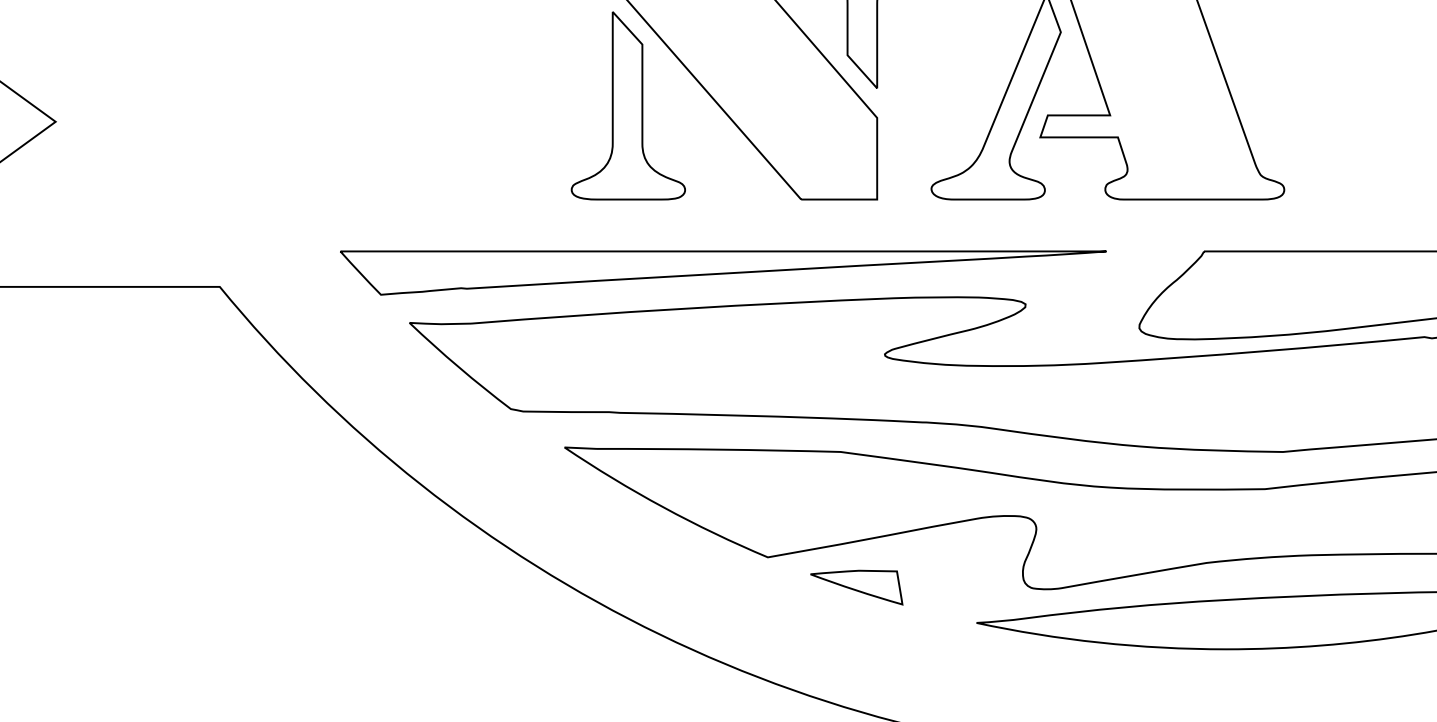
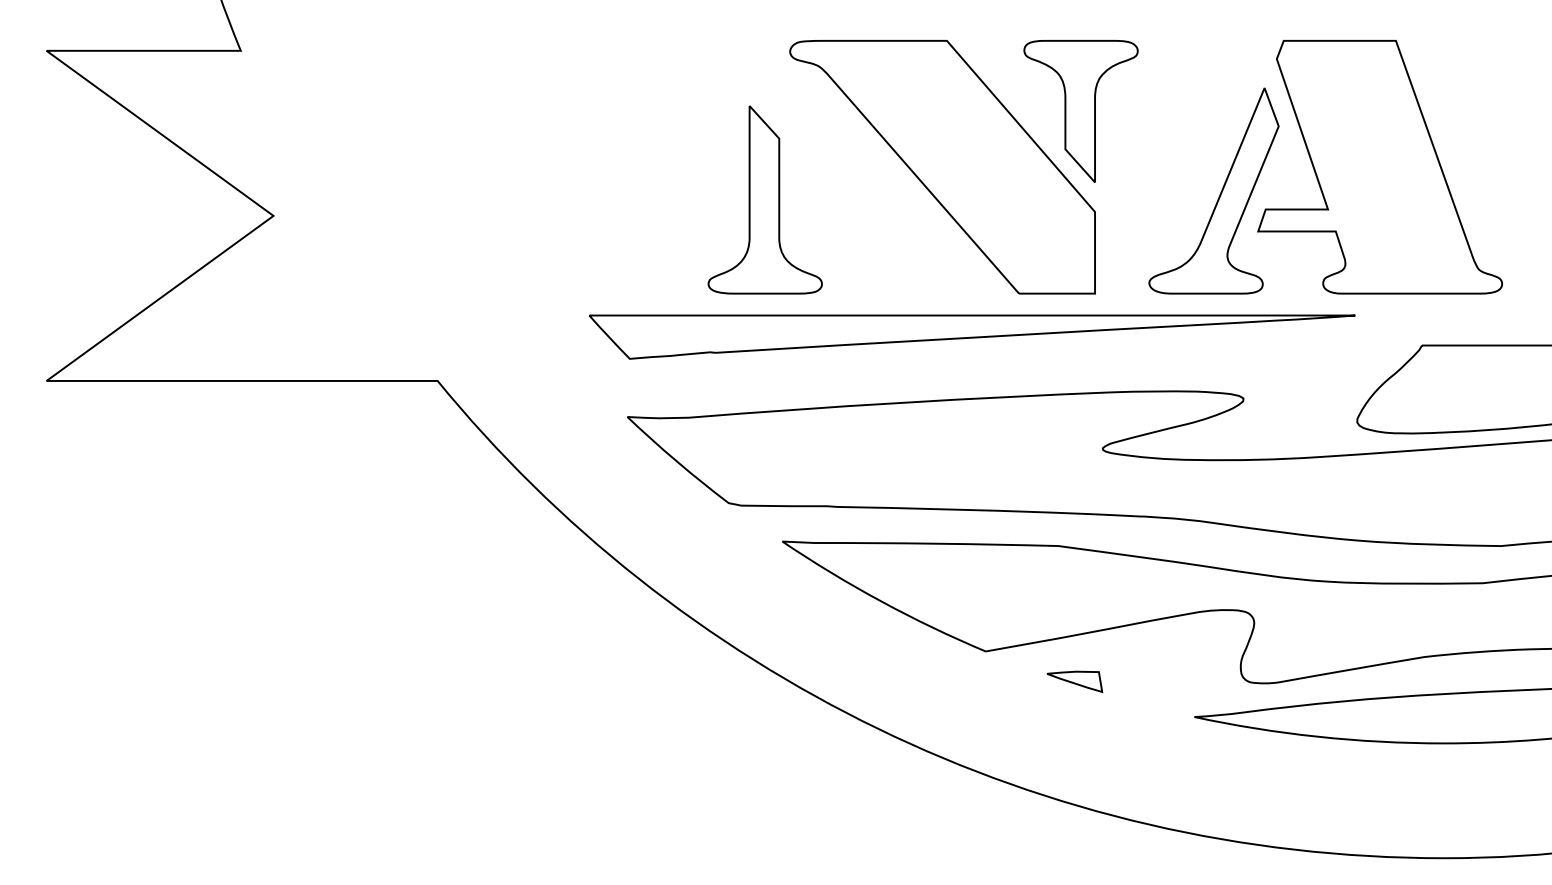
part: (627, 105) -> (764, 199), moved
part: (722, 272) -> (971, 336), moved
part: (856, 587) -> (1074, 681), size x0.6

